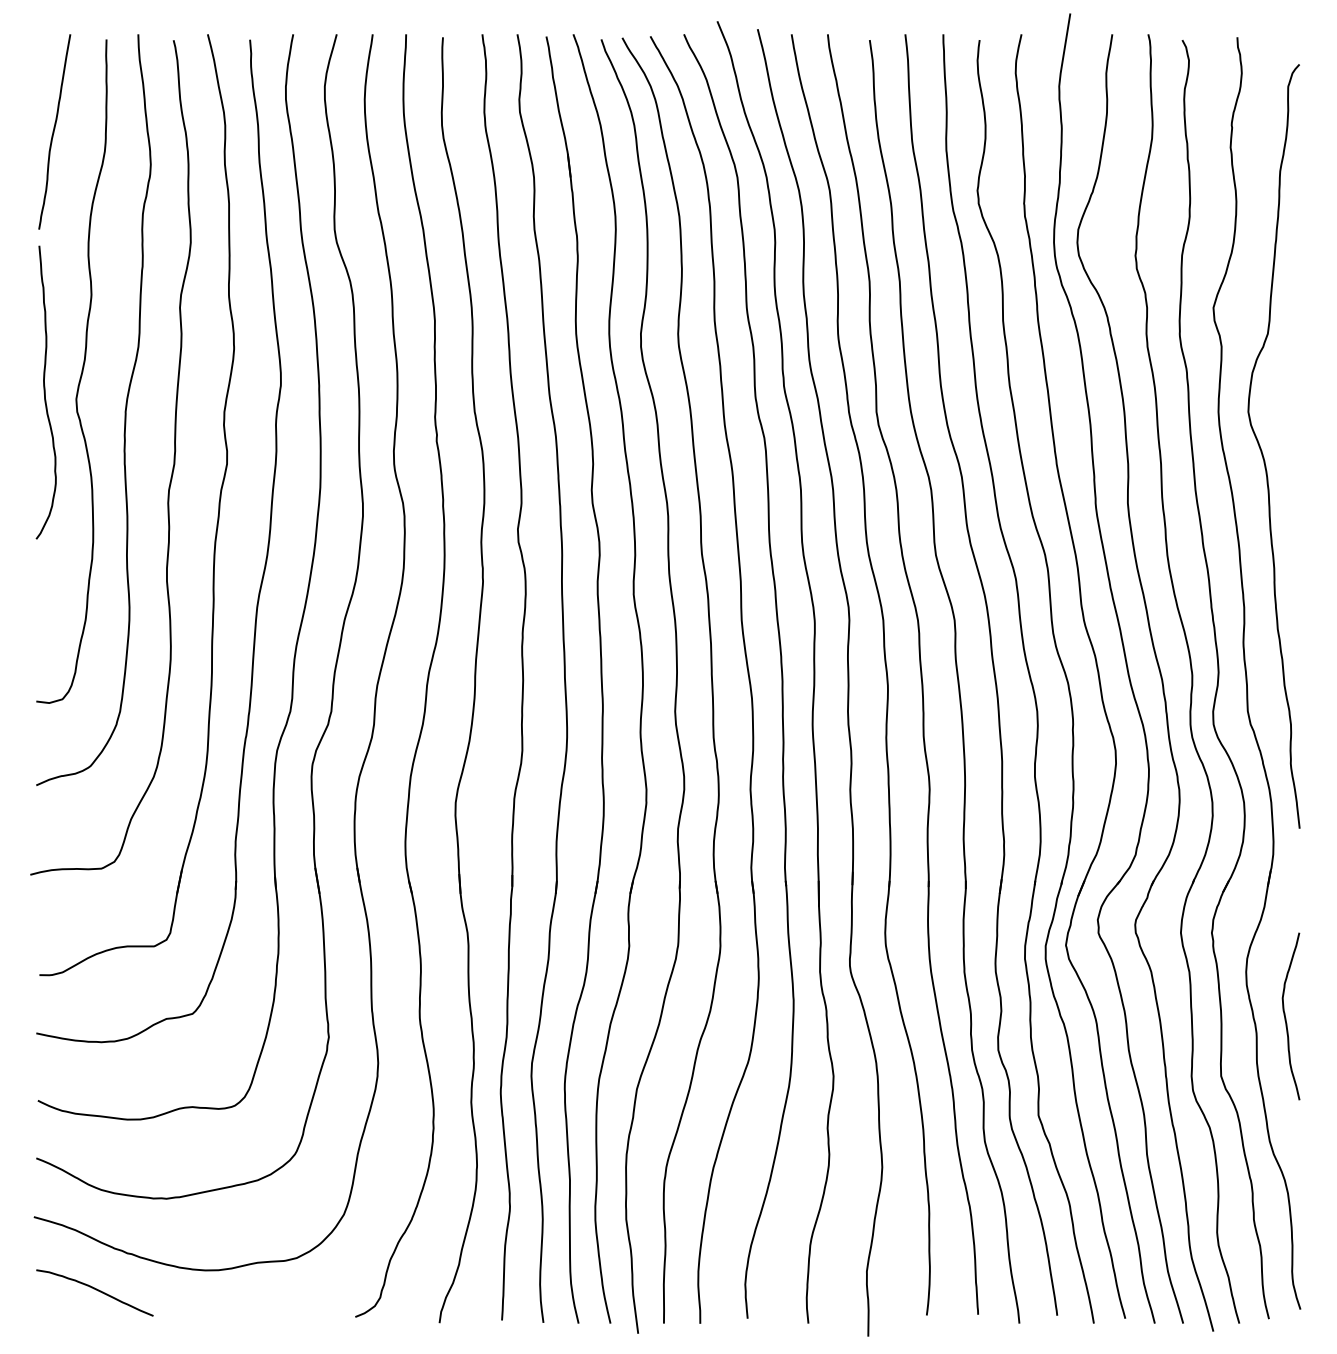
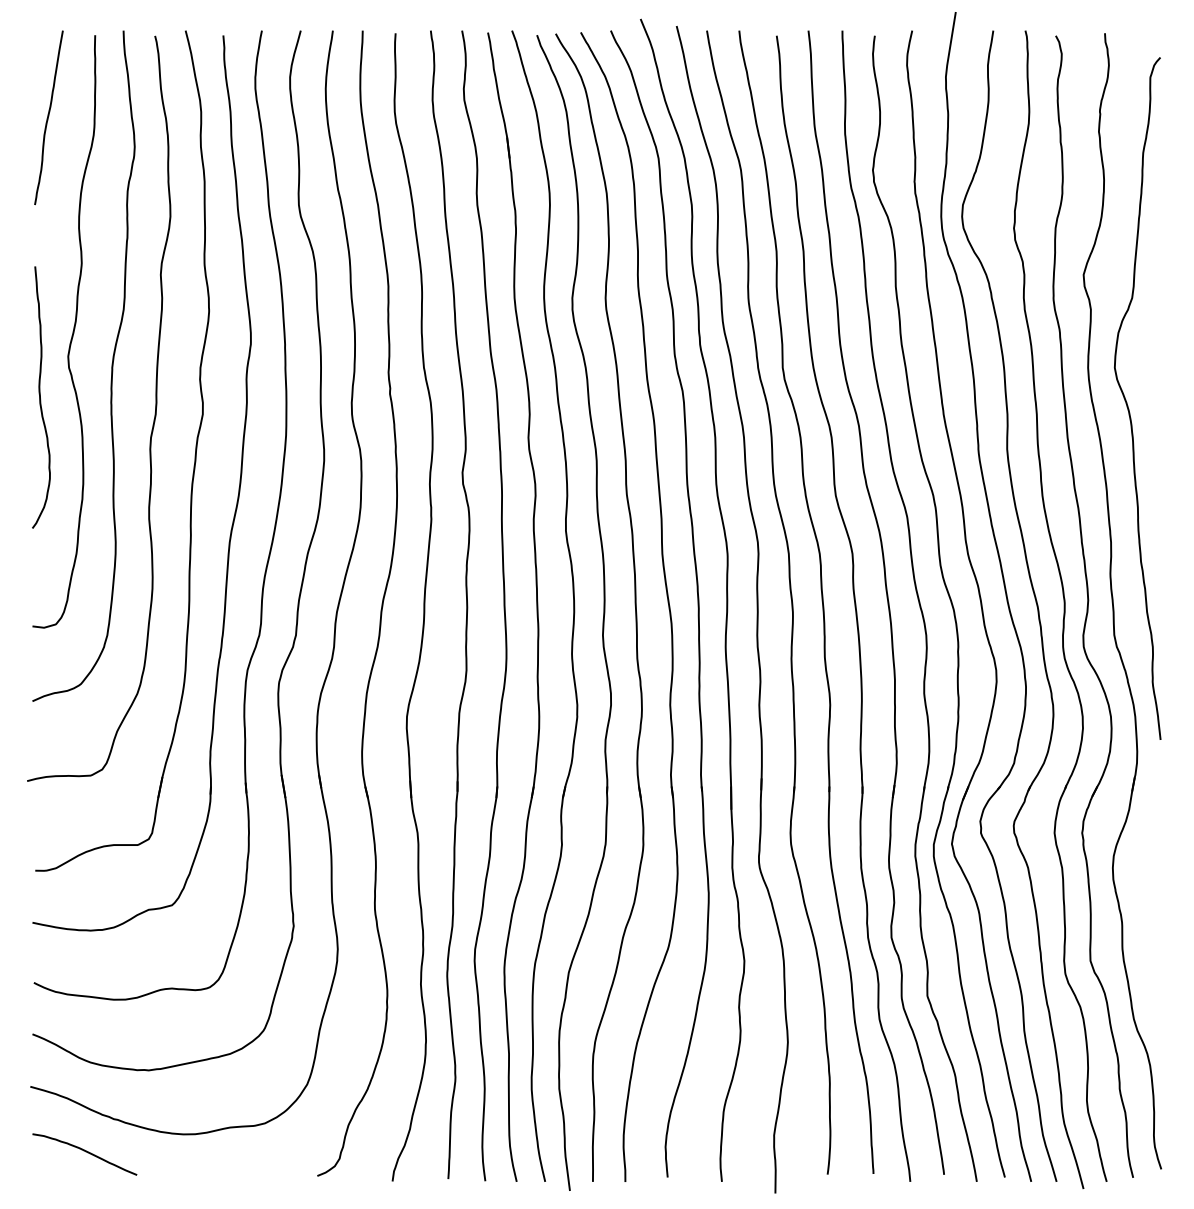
curve: (45, 392) -> (40, 397), moved
curve: (1286, 1016) -> (1148, 907), removed

